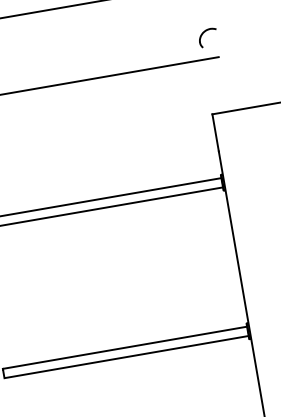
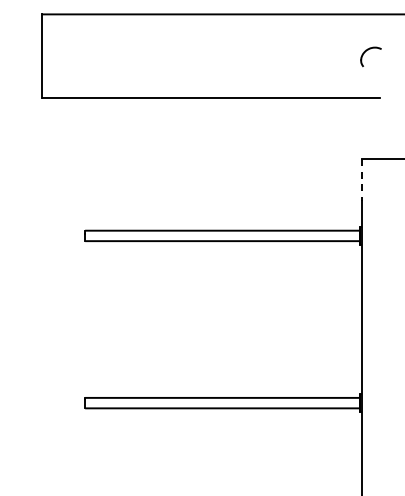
part: (205, 32) -> (368, 50), moved
line: (216, 133) -> (362, 180), solid -> dashed

